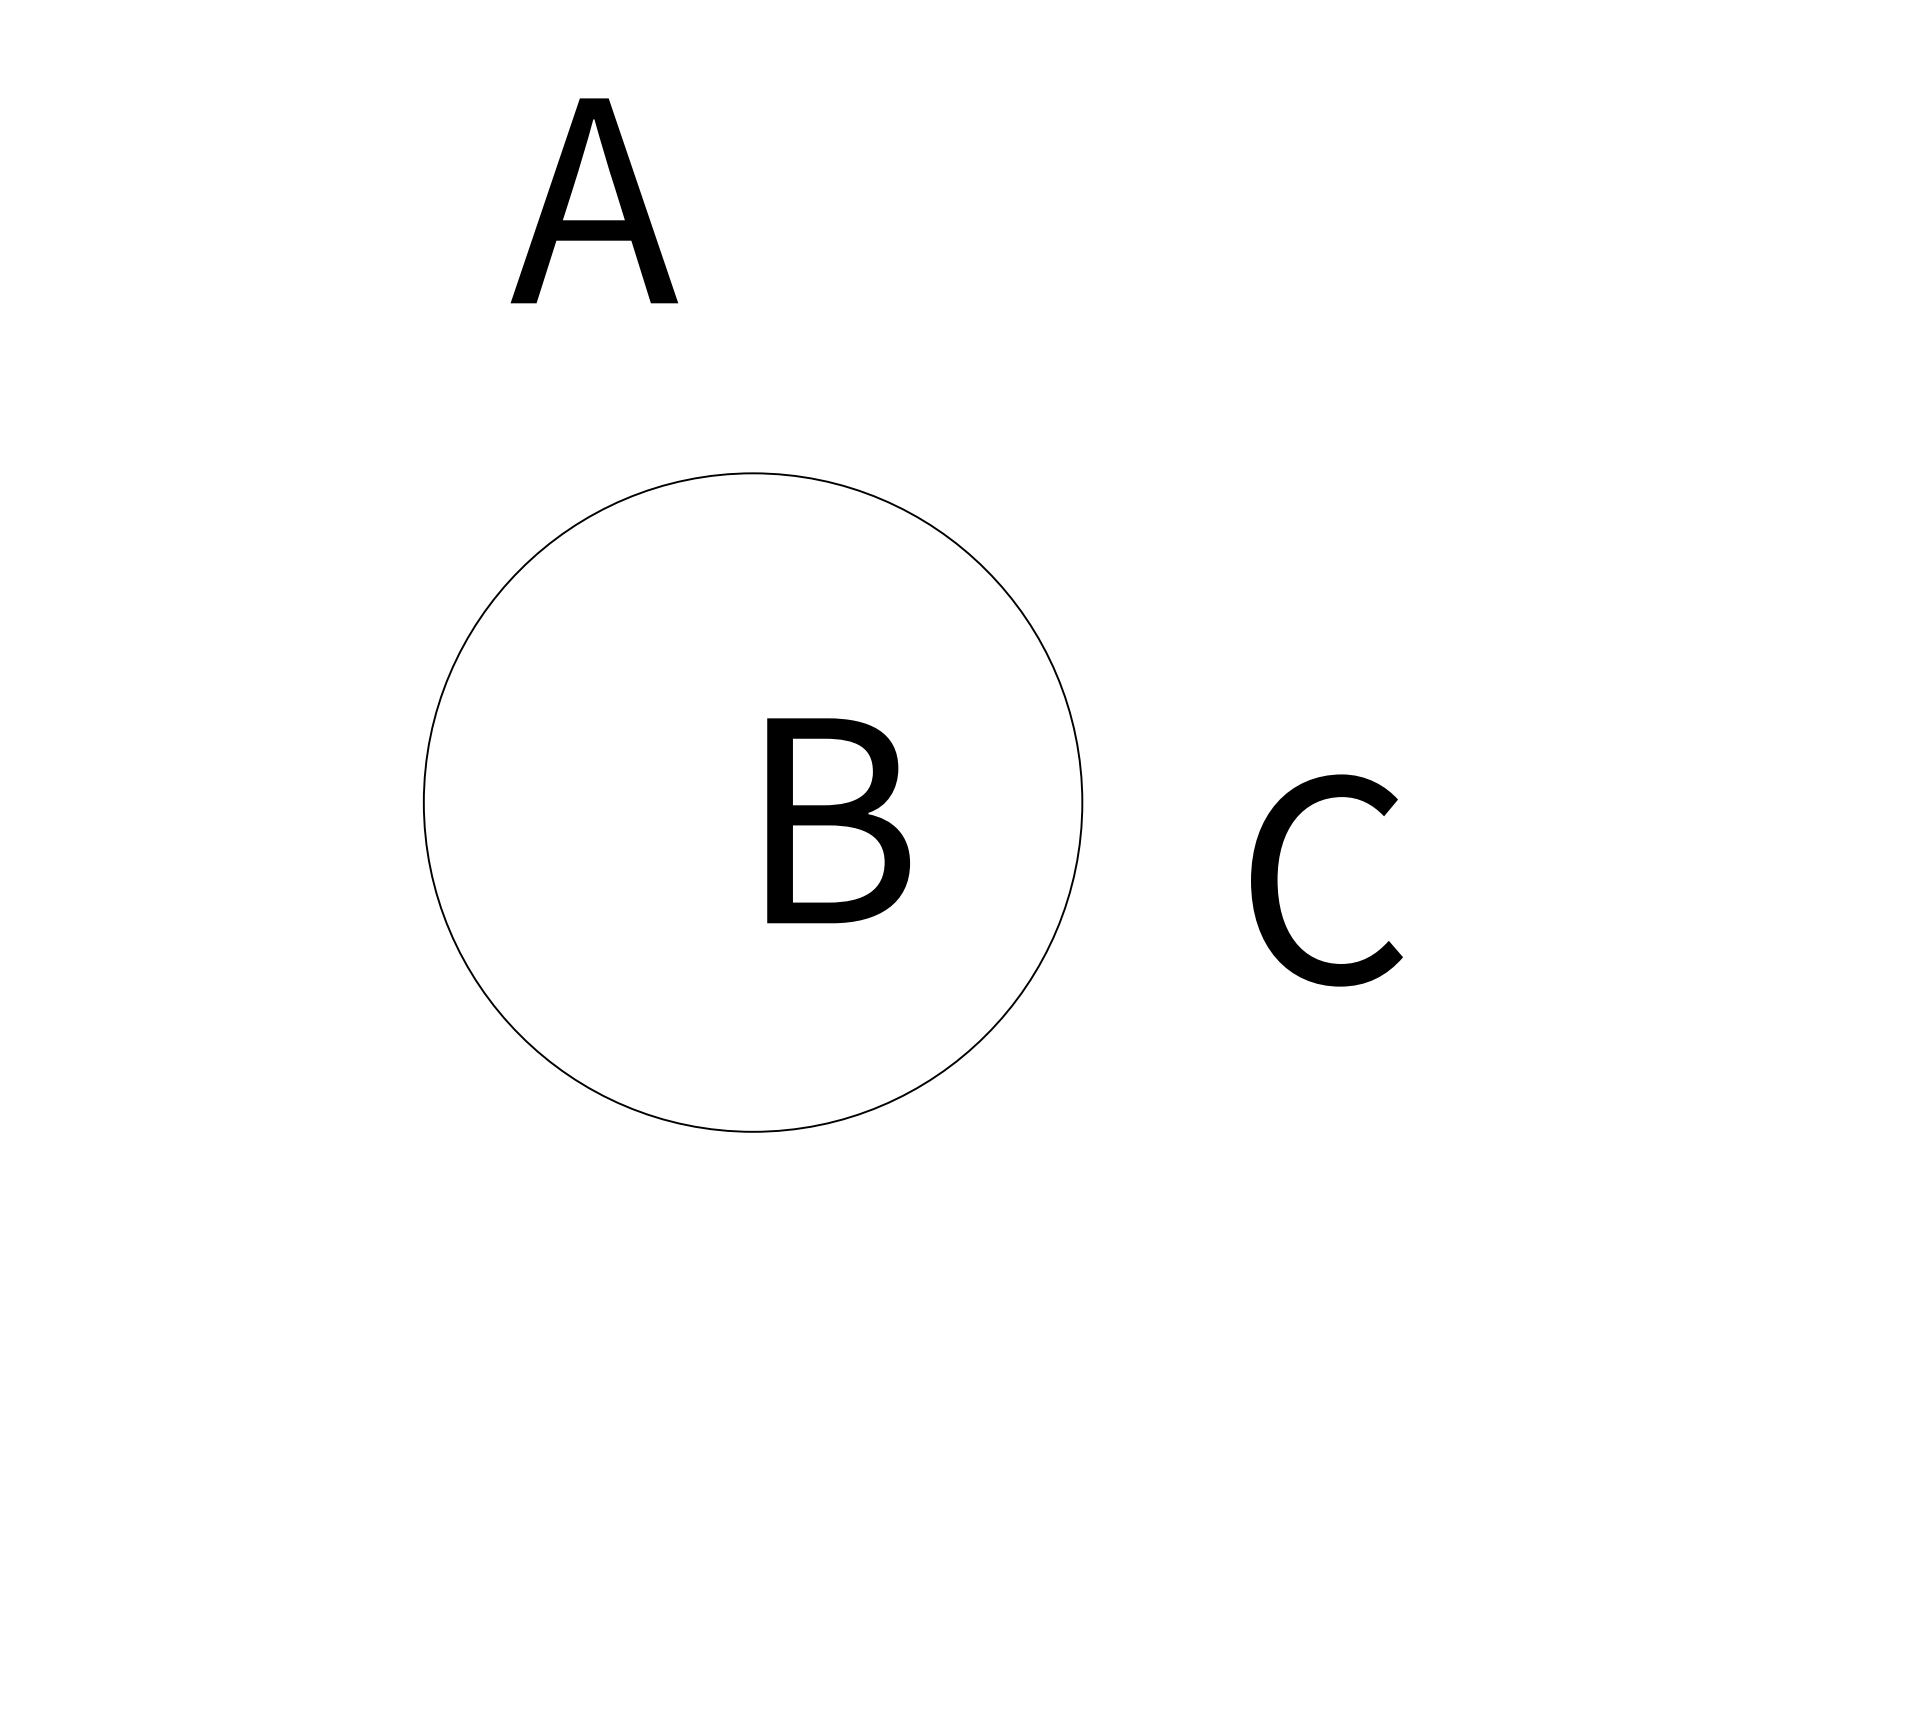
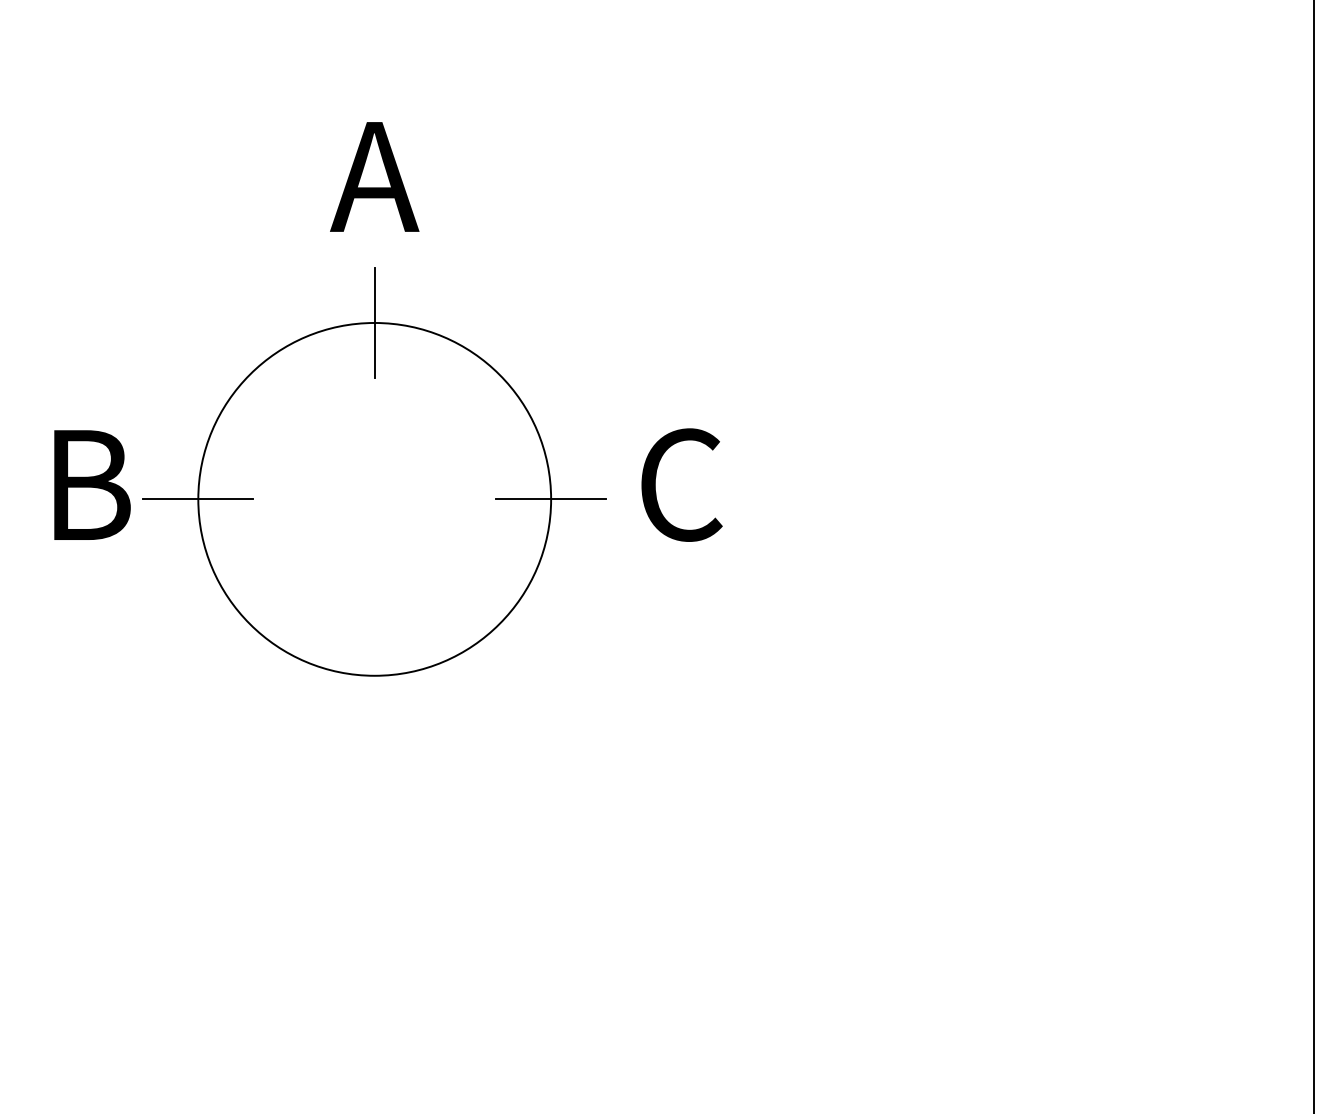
text: (593, 199) -> (374, 176), moved
line: (752, 472) -> (374, 322), added
line: (424, 802) -> (198, 499), added
line: (1082, 802) -> (551, 499), added
text: (838, 819) -> (92, 484), moved
text: (1325, 879) -> (681, 484), moved

